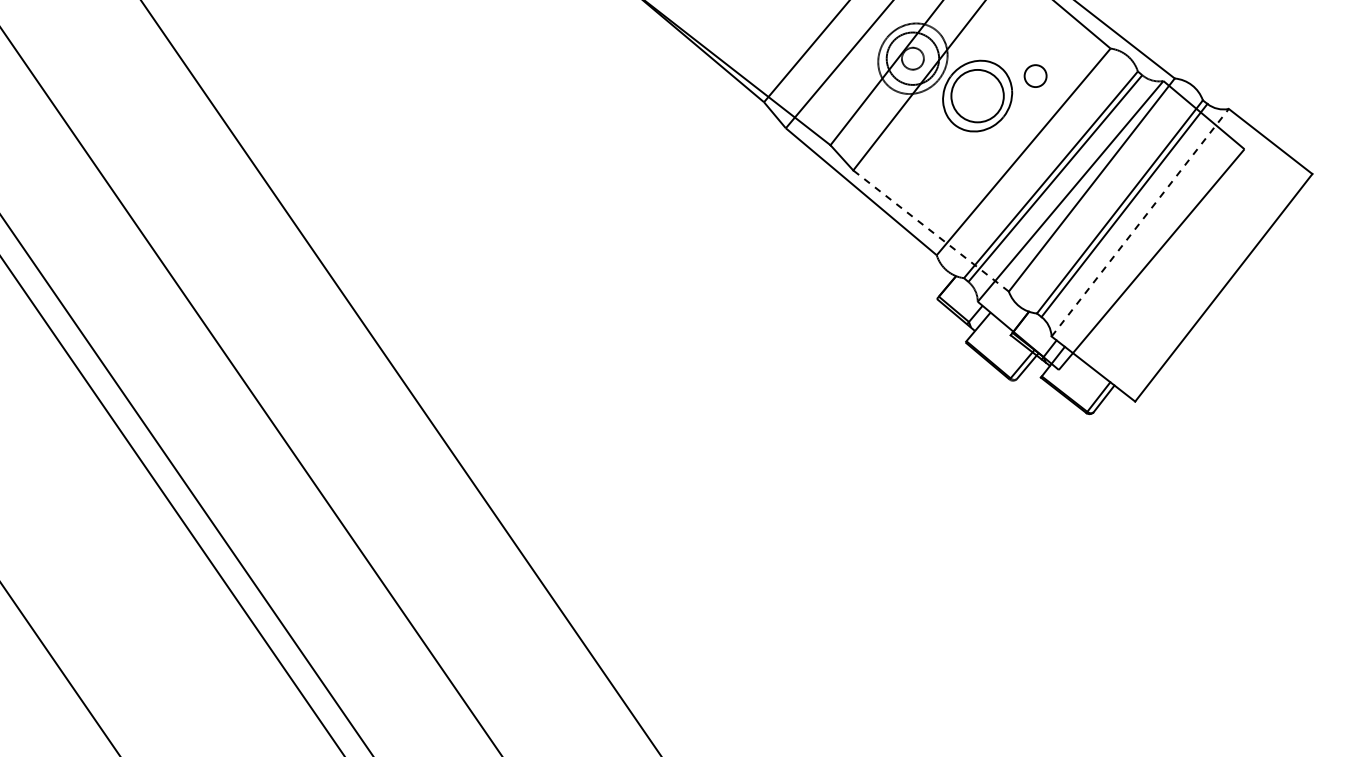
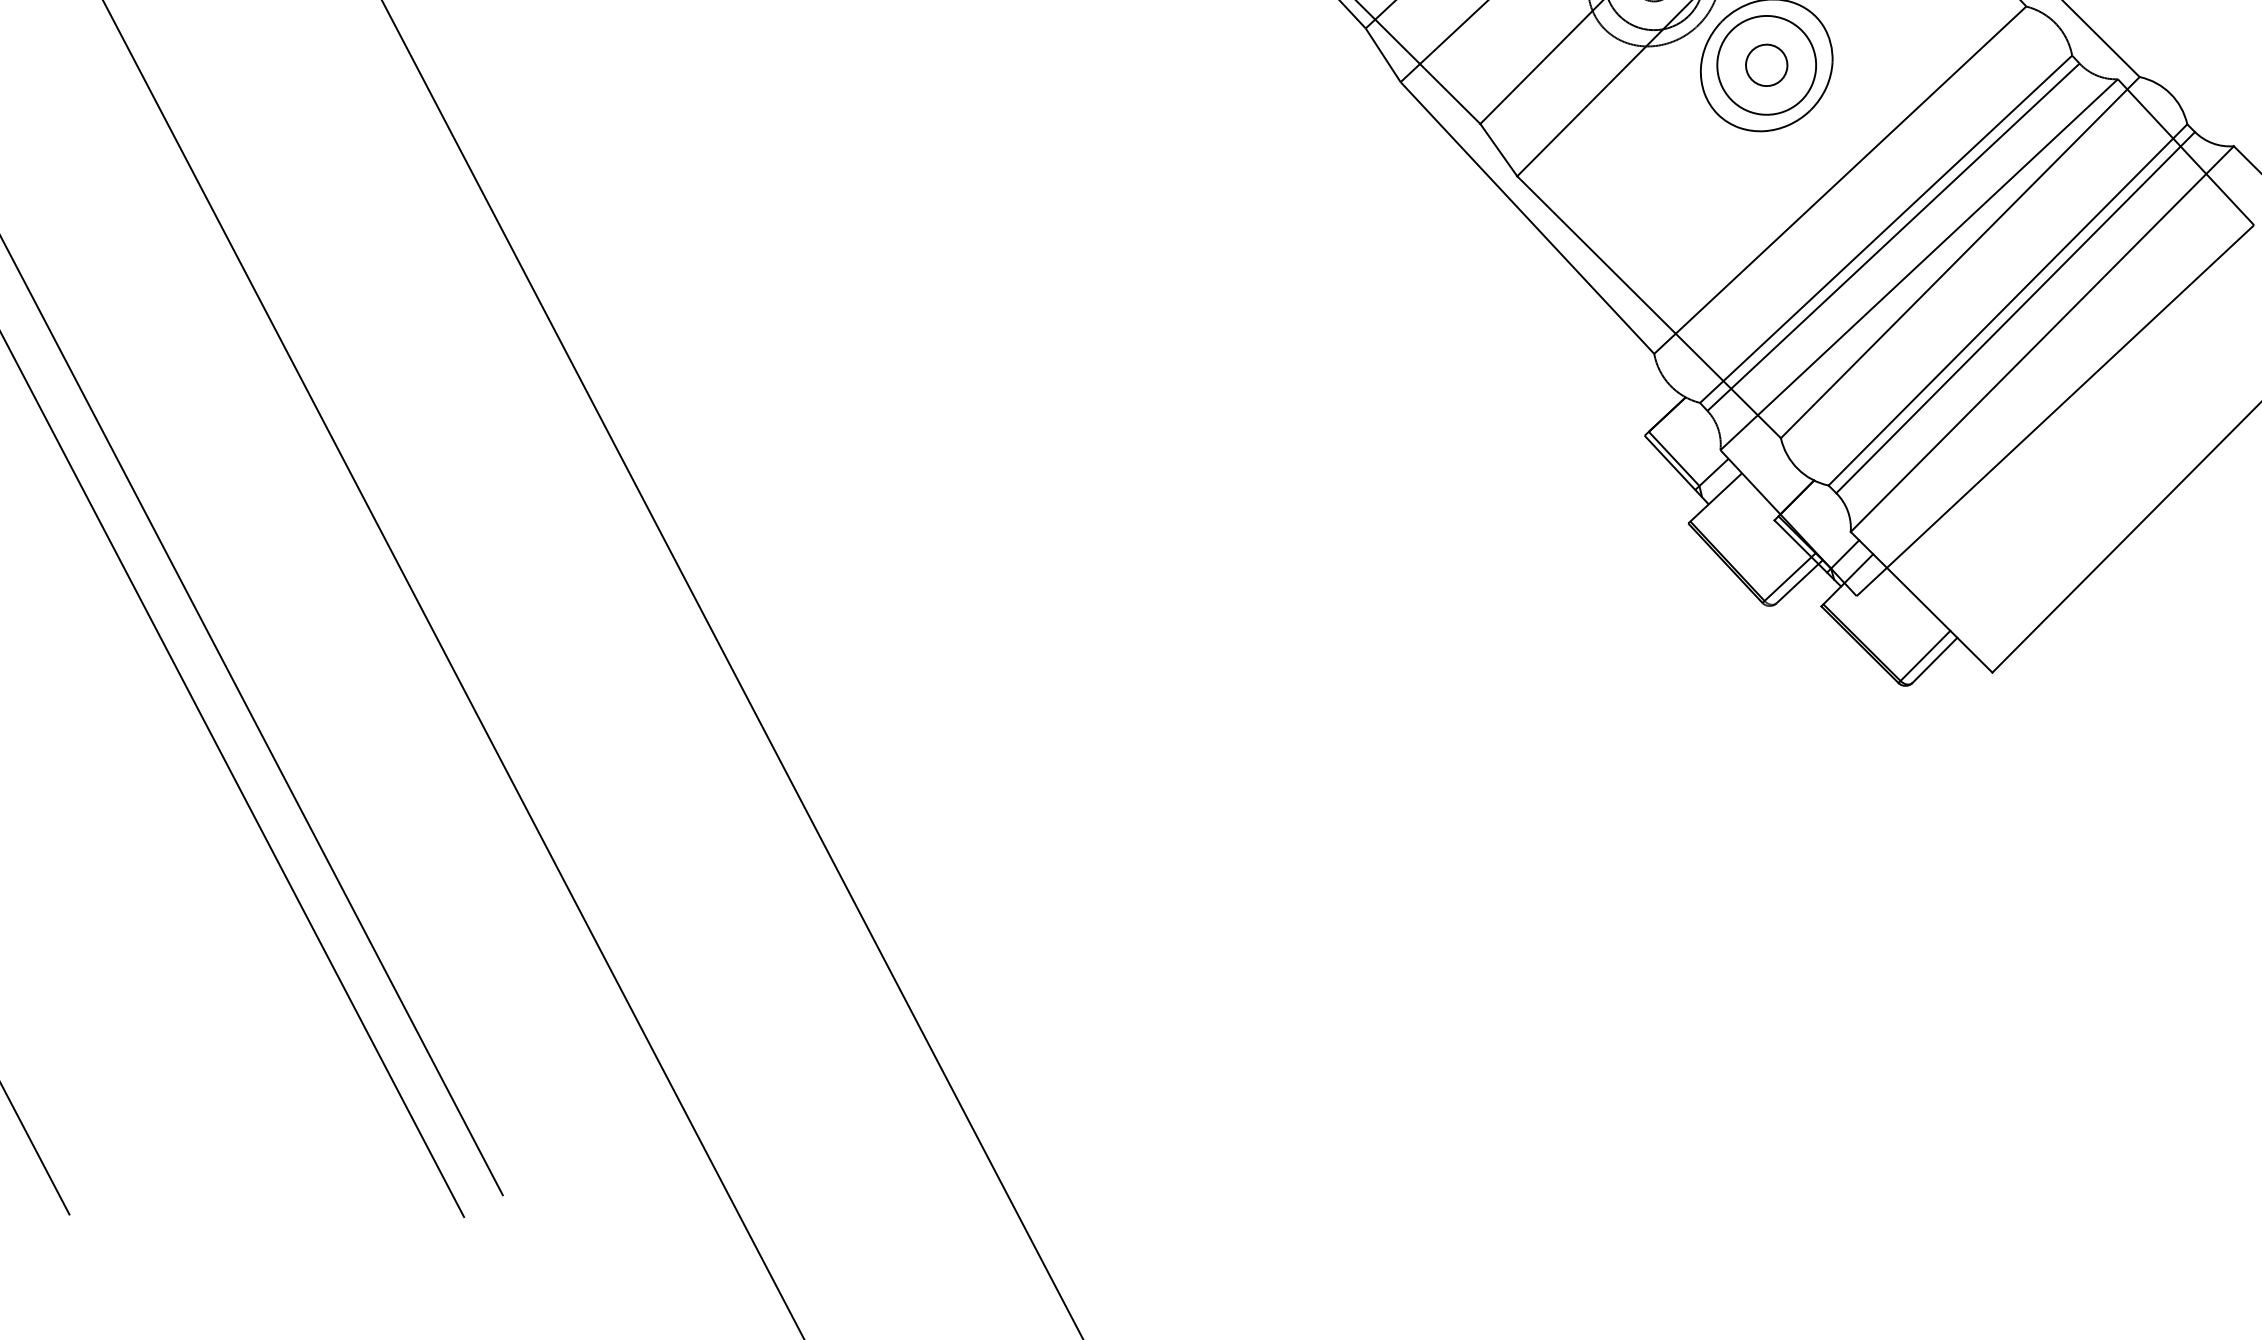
circle: (1035, 75) -> (1766, 64), moved
line: (1140, 222) -> (2042, 338), dashed -> solid
line: (931, 231) -> (1649, 308), dashed -> solid

